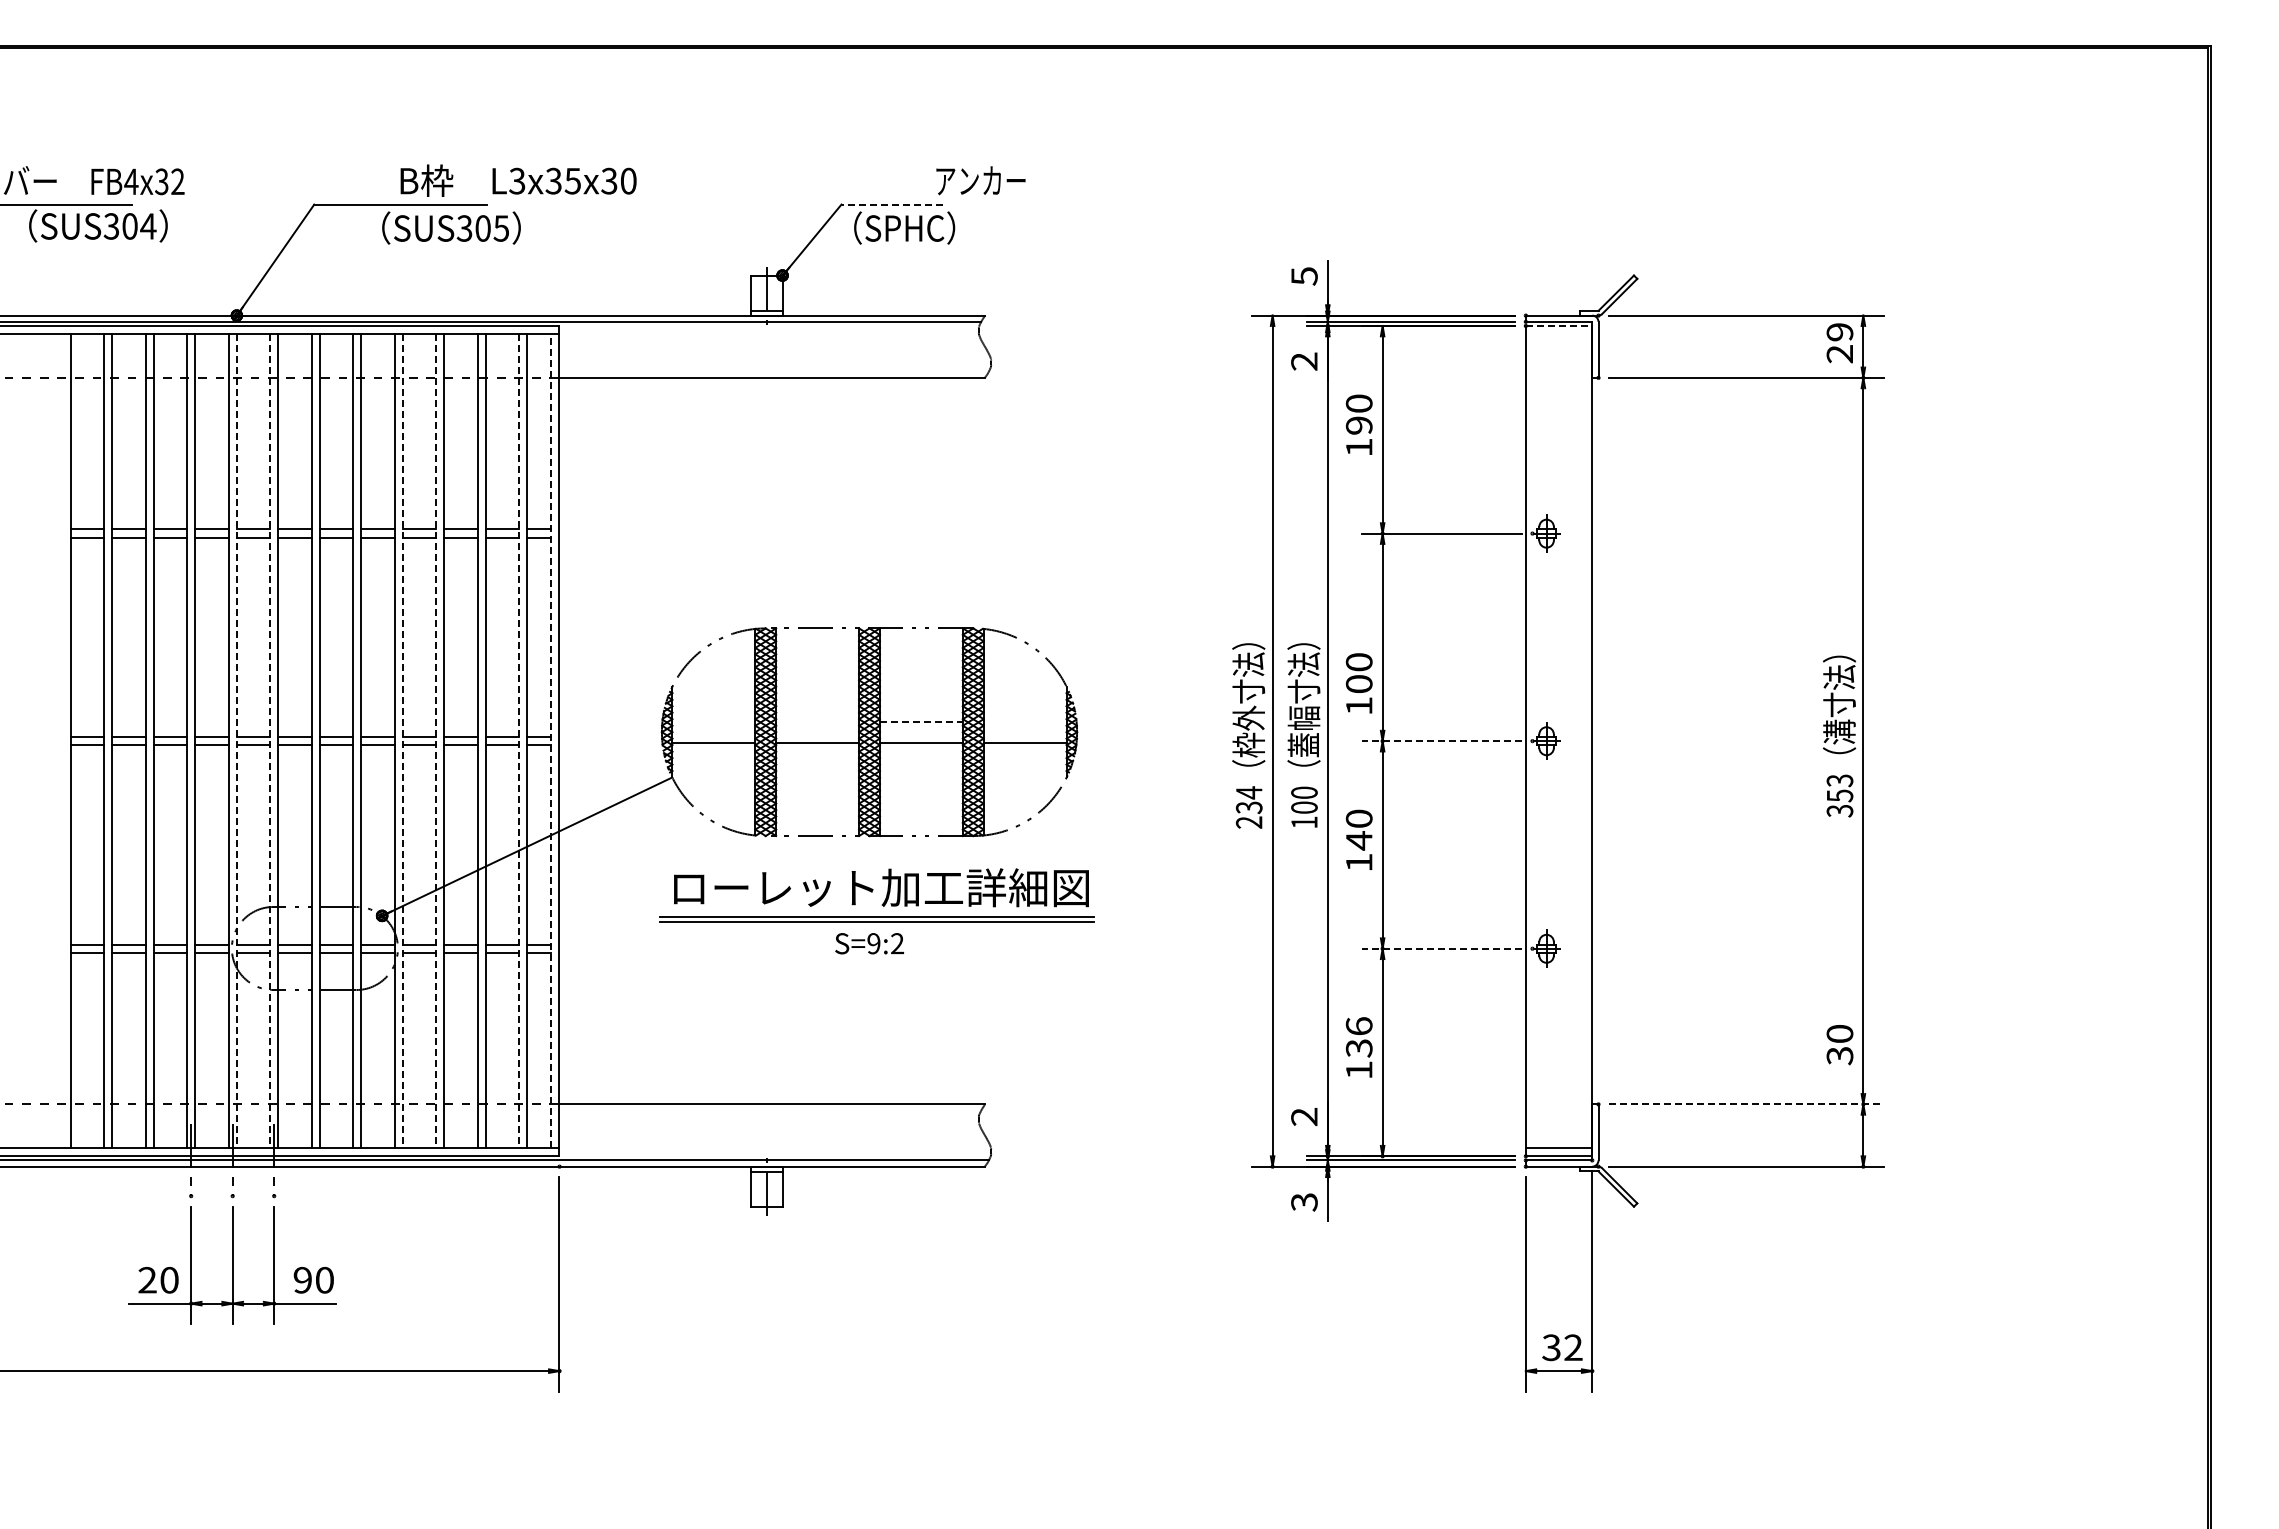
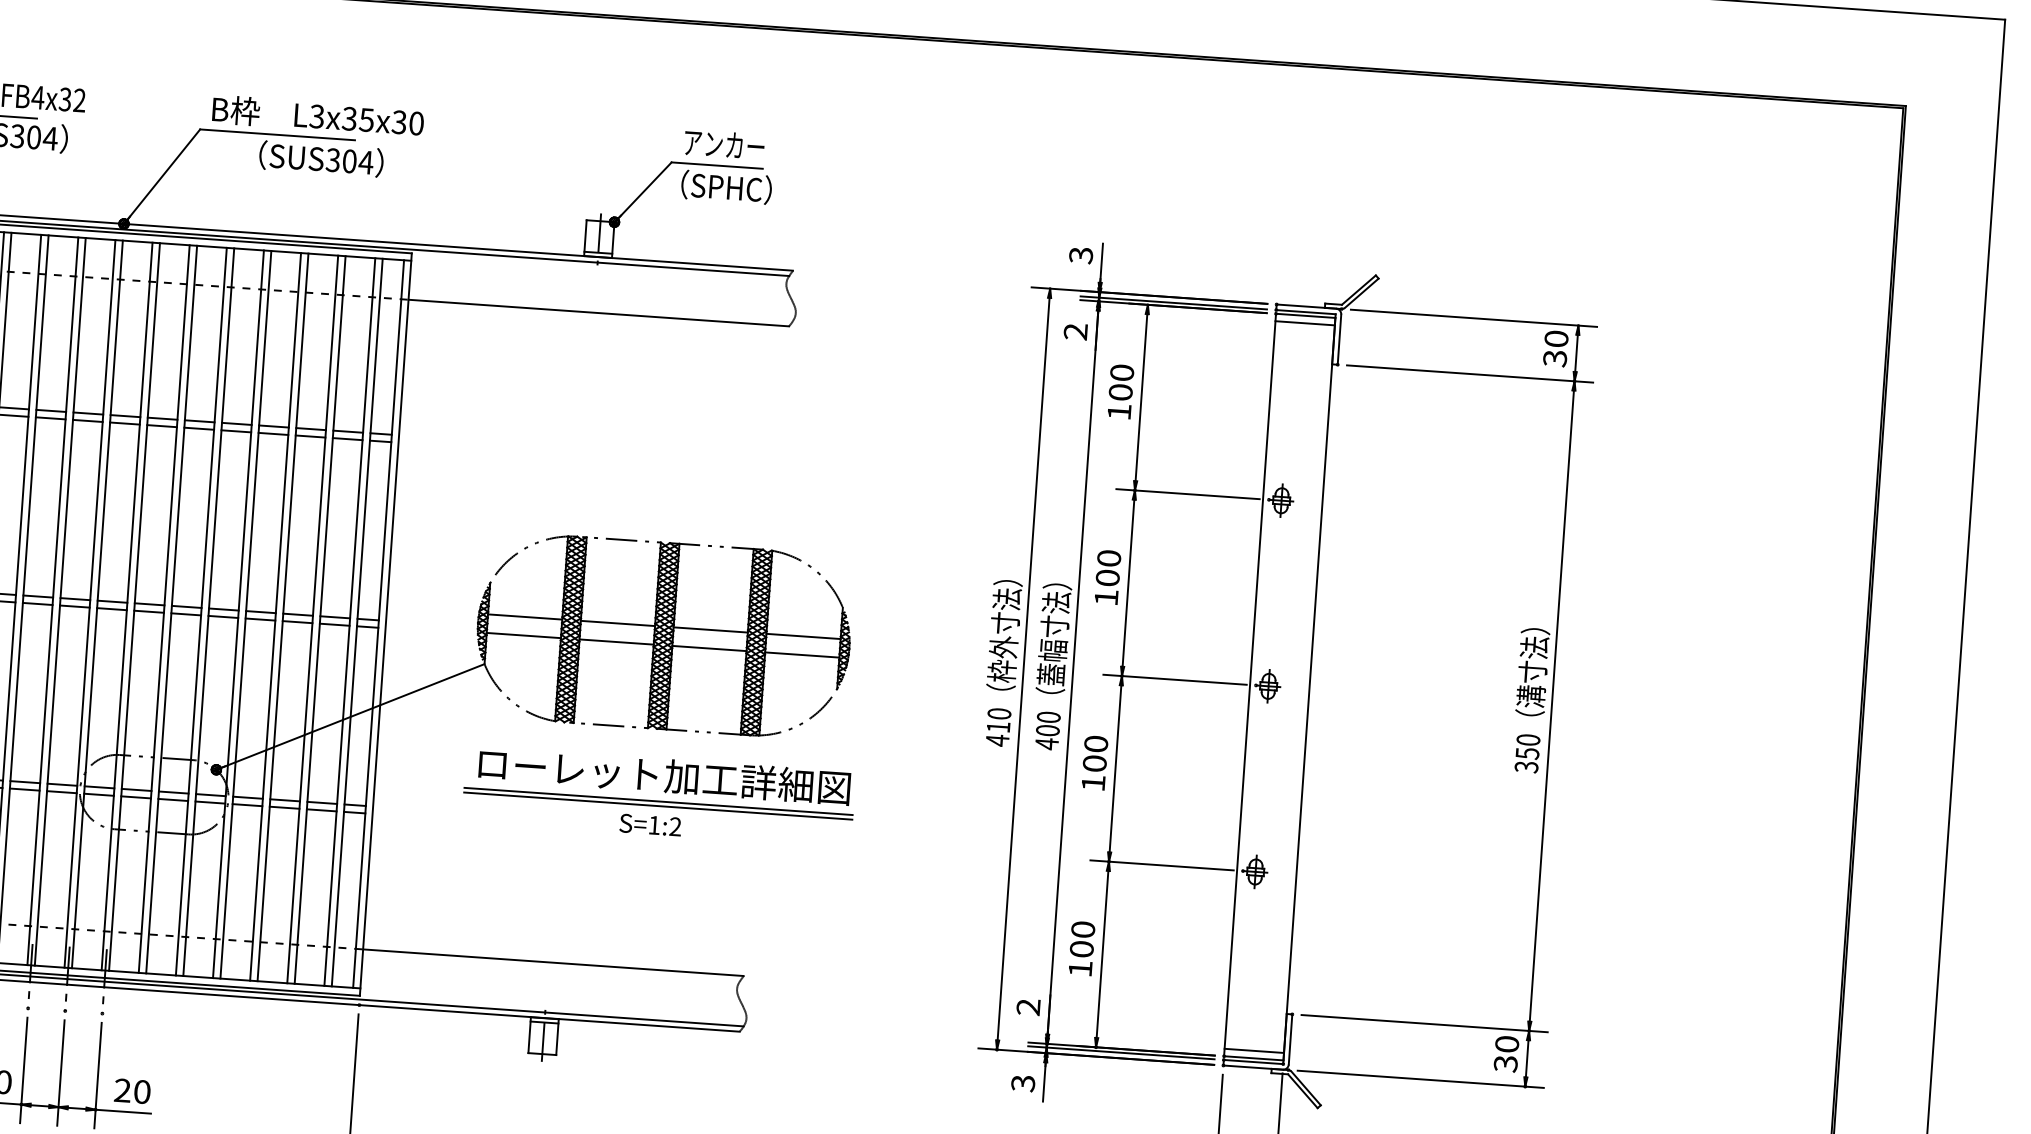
text: (518, 180) -> (318, 116), moved
text: (980, 180) -> (724, 144), moved
line: (892, 204) -> (717, 165), dashed -> solid
text: (501, 228) -> (366, 162), SUS305 -> SUS304
text: (1304, 275) -> (1081, 254), 5 -> 3
line: (1559, 326) -> (1306, 316), dashed -> solid
line: (1558, 334) -> (1304, 323), added
text: (1839, 343) -> (1555, 349), 29 -> 30
text: (1359, 425) -> (1121, 392), 190 -> 100
text: (1358, 683) -> (1107, 577), moved
line: (713, 721) -> (524, 616), added
line: (817, 721) -> (617, 623), added
line: (921, 721) -> (710, 629), dashed -> solid
line: (1024, 721) -> (802, 636), added
line: (236, 741) -> (97, 604), dashed -> solid
line: (270, 741) -> (127, 606), dashed -> solid
line: (402, 741) -> (245, 615), dashed -> solid
line: (436, 741) -> (275, 617), dashed -> solid
line: (519, 741) -> (350, 622), dashed -> solid
line: (551, 741) -> (378, 624), dashed -> solid
line: (1441, 741) -> (1174, 680), dashed -> solid
text: (1839, 780) -> (1528, 739), 353 -> 350
text: (1248, 807) -> (997, 727), 234 -> 410
text: (1304, 822) -> (1047, 743), 100 -> 400
text: (1358, 840) -> (1094, 763), 140 -> 100
text: (873, 943) -> (654, 825), S=9:2 -> S=1:2
line: (1441, 948) -> (1161, 865), dashed -> solid
text: (1358, 1037) -> (1081, 939), 136 -> 100
text: (1839, 1045) -> (1506, 1054), moved
line: (1746, 1104) -> (1424, 1023), dashed -> solid
text: (302, 1280) -> (122, 1090), 90 -> 20

